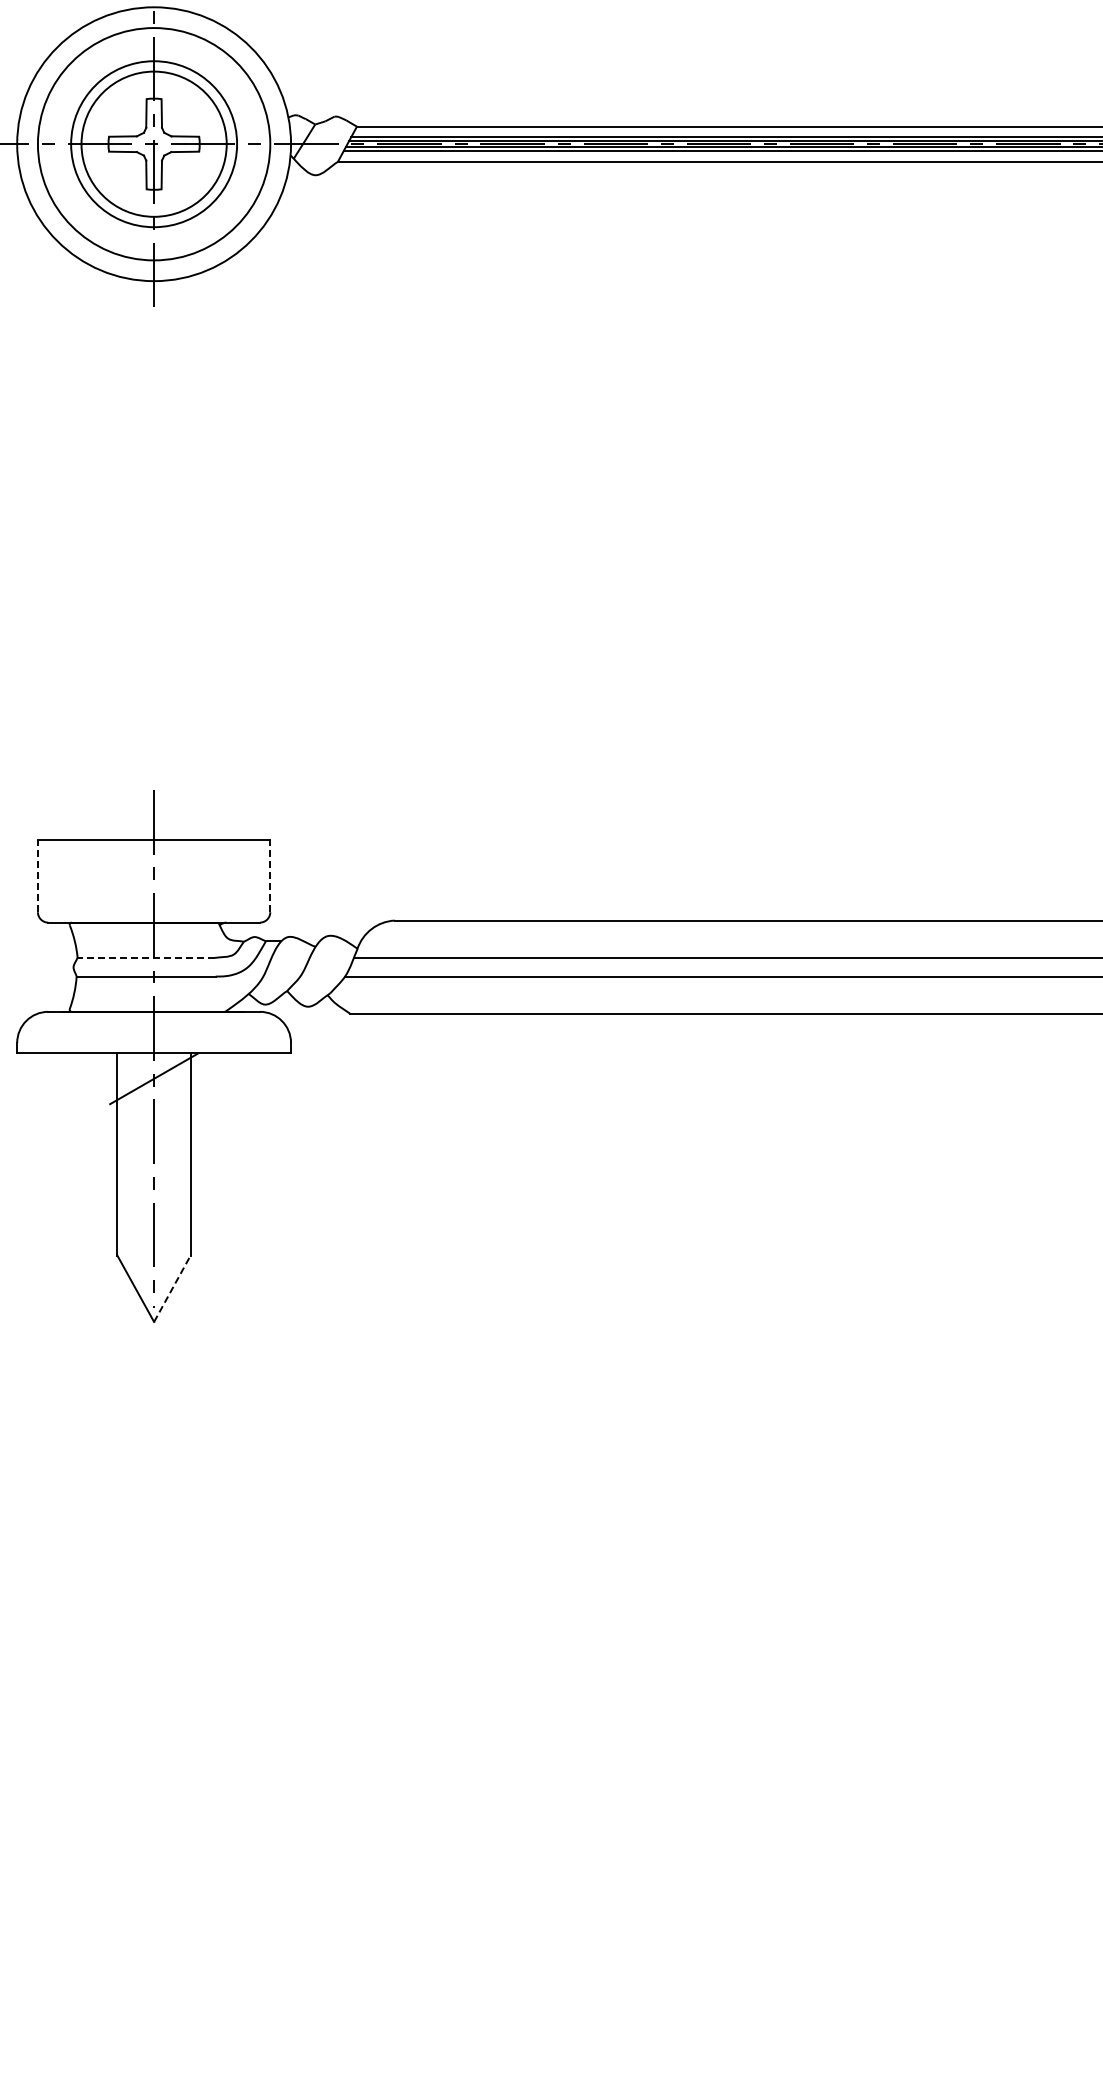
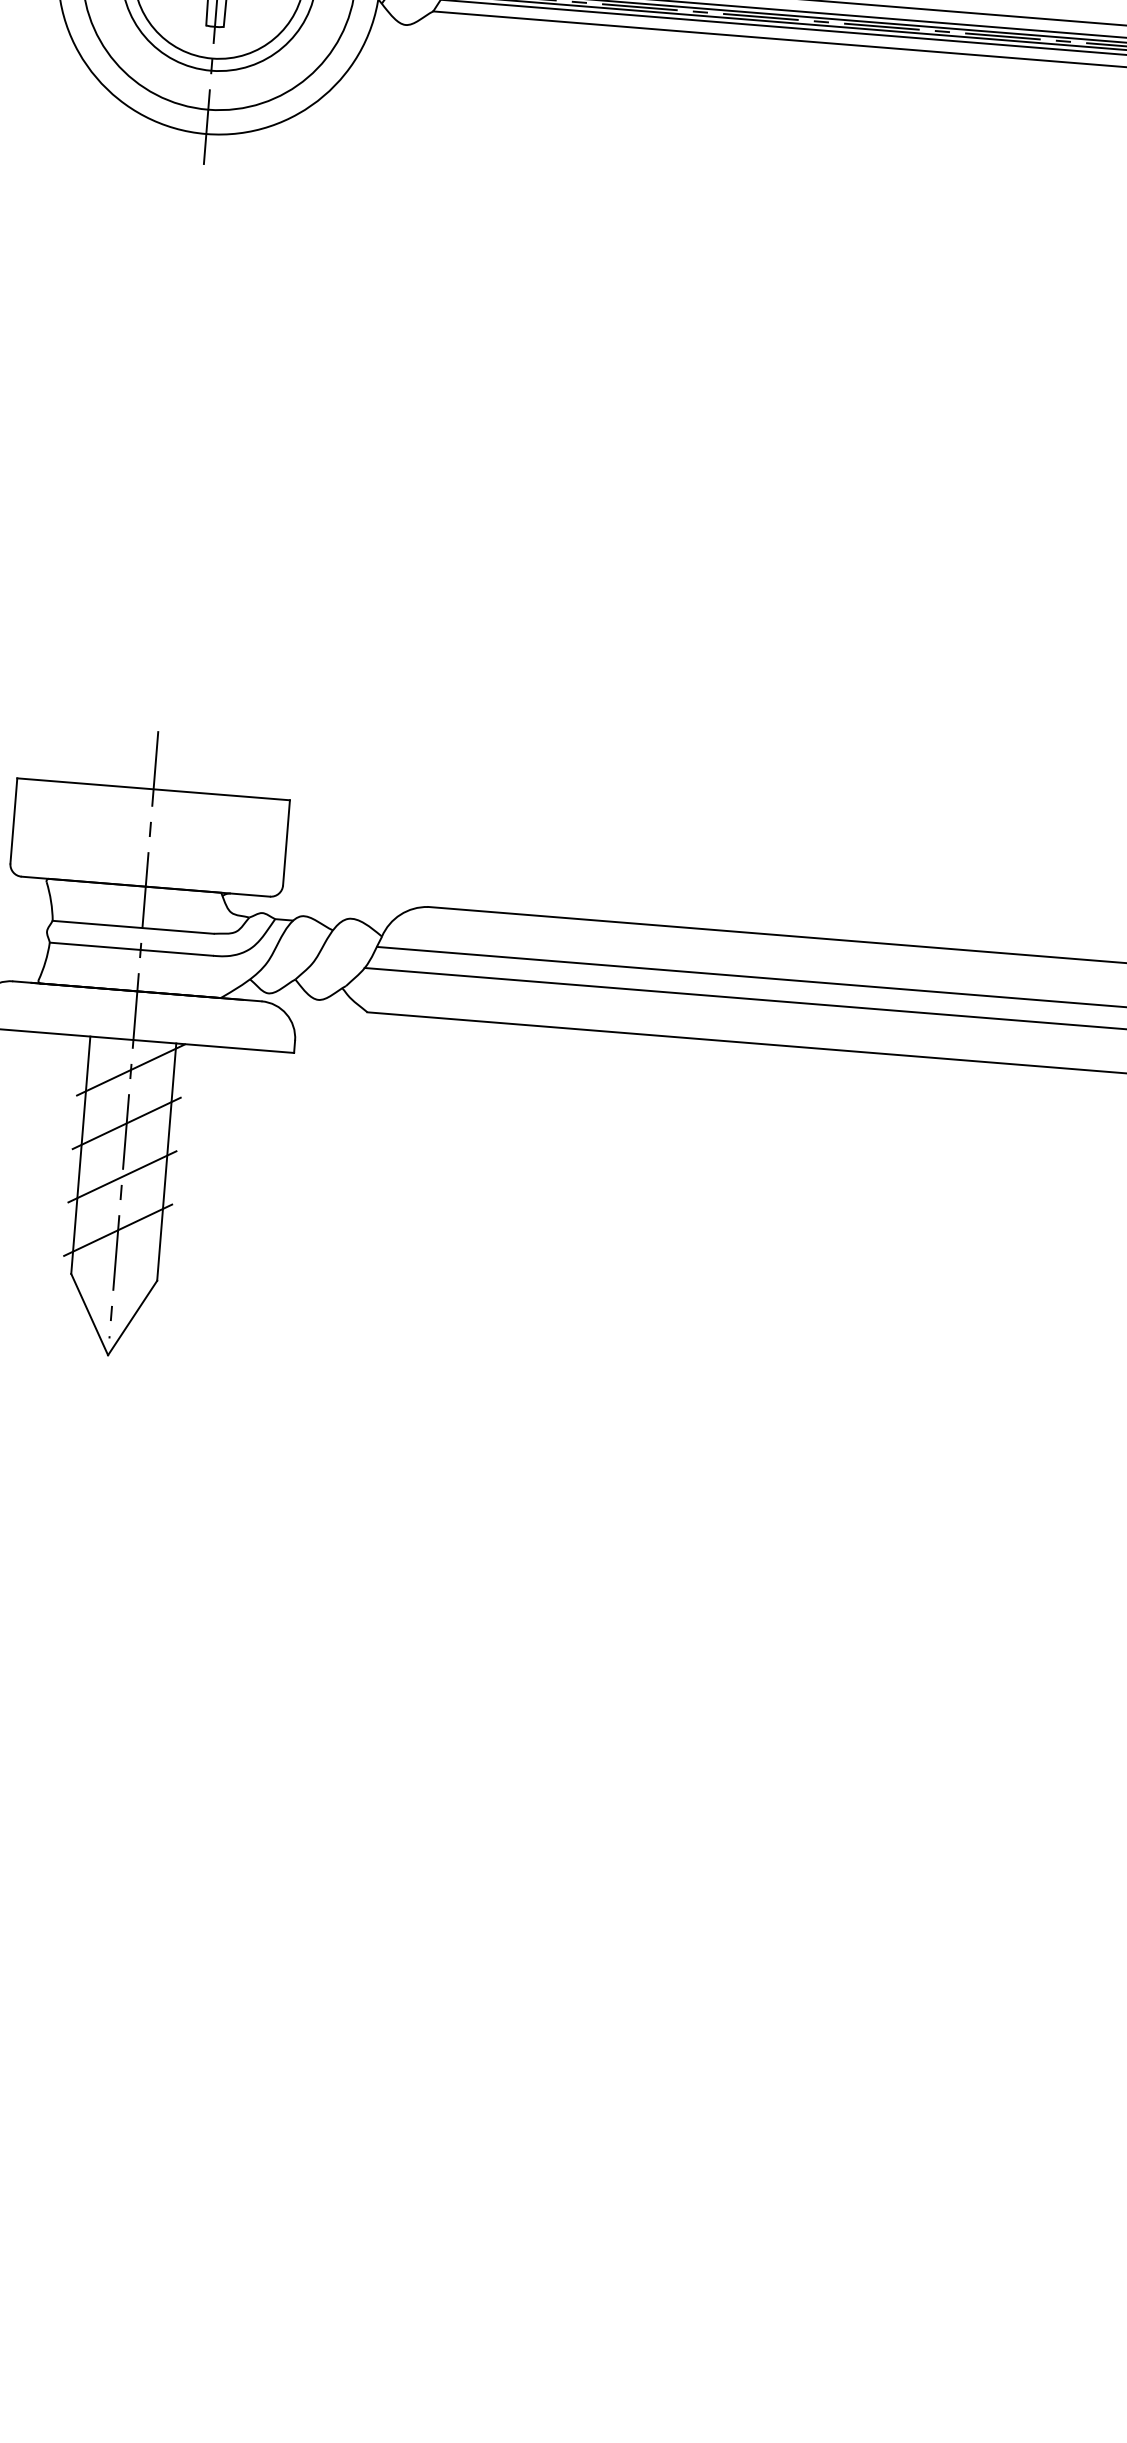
line: (37, 875) -> (13, 820), dashed -> solid
line: (270, 875) -> (286, 842), dashed -> solid
line: (146, 957) -> (133, 926), dashed -> solid
line: (154, 1123) -> (127, 1122), added
line: (154, 1169) -> (122, 1176), added
line: (154, 1215) -> (118, 1230), added
line: (172, 1288) -> (132, 1317), dashed -> solid

